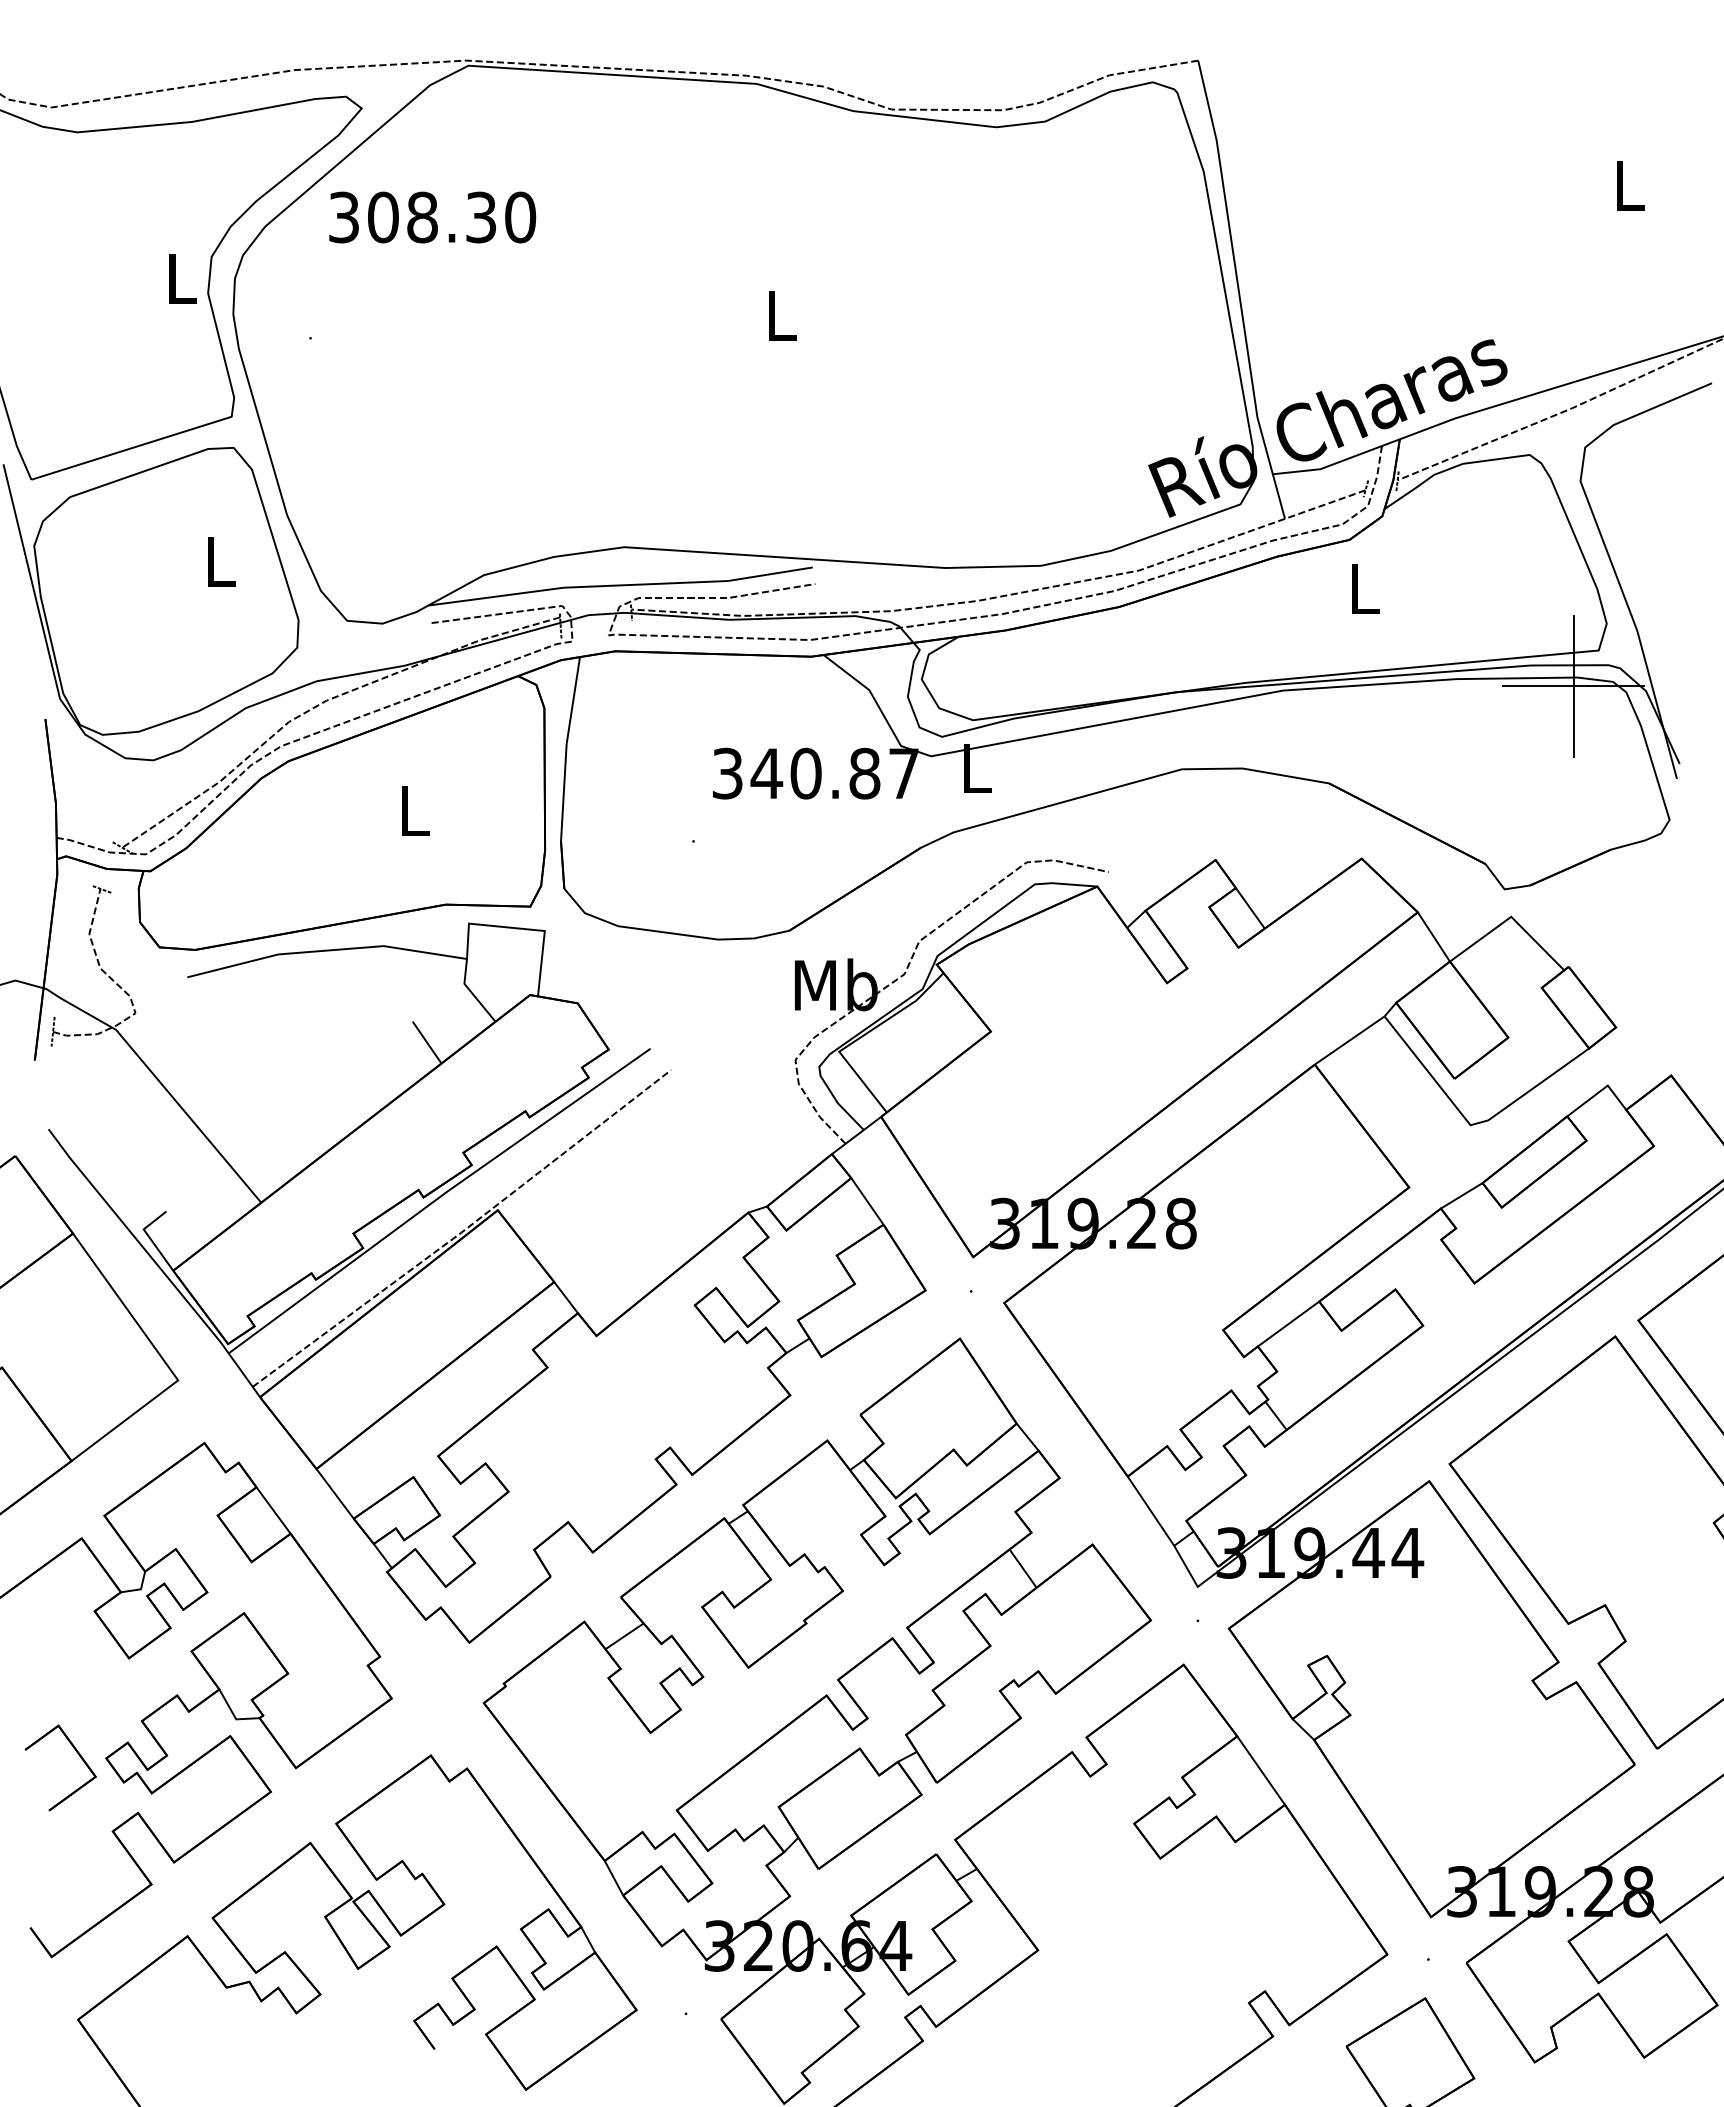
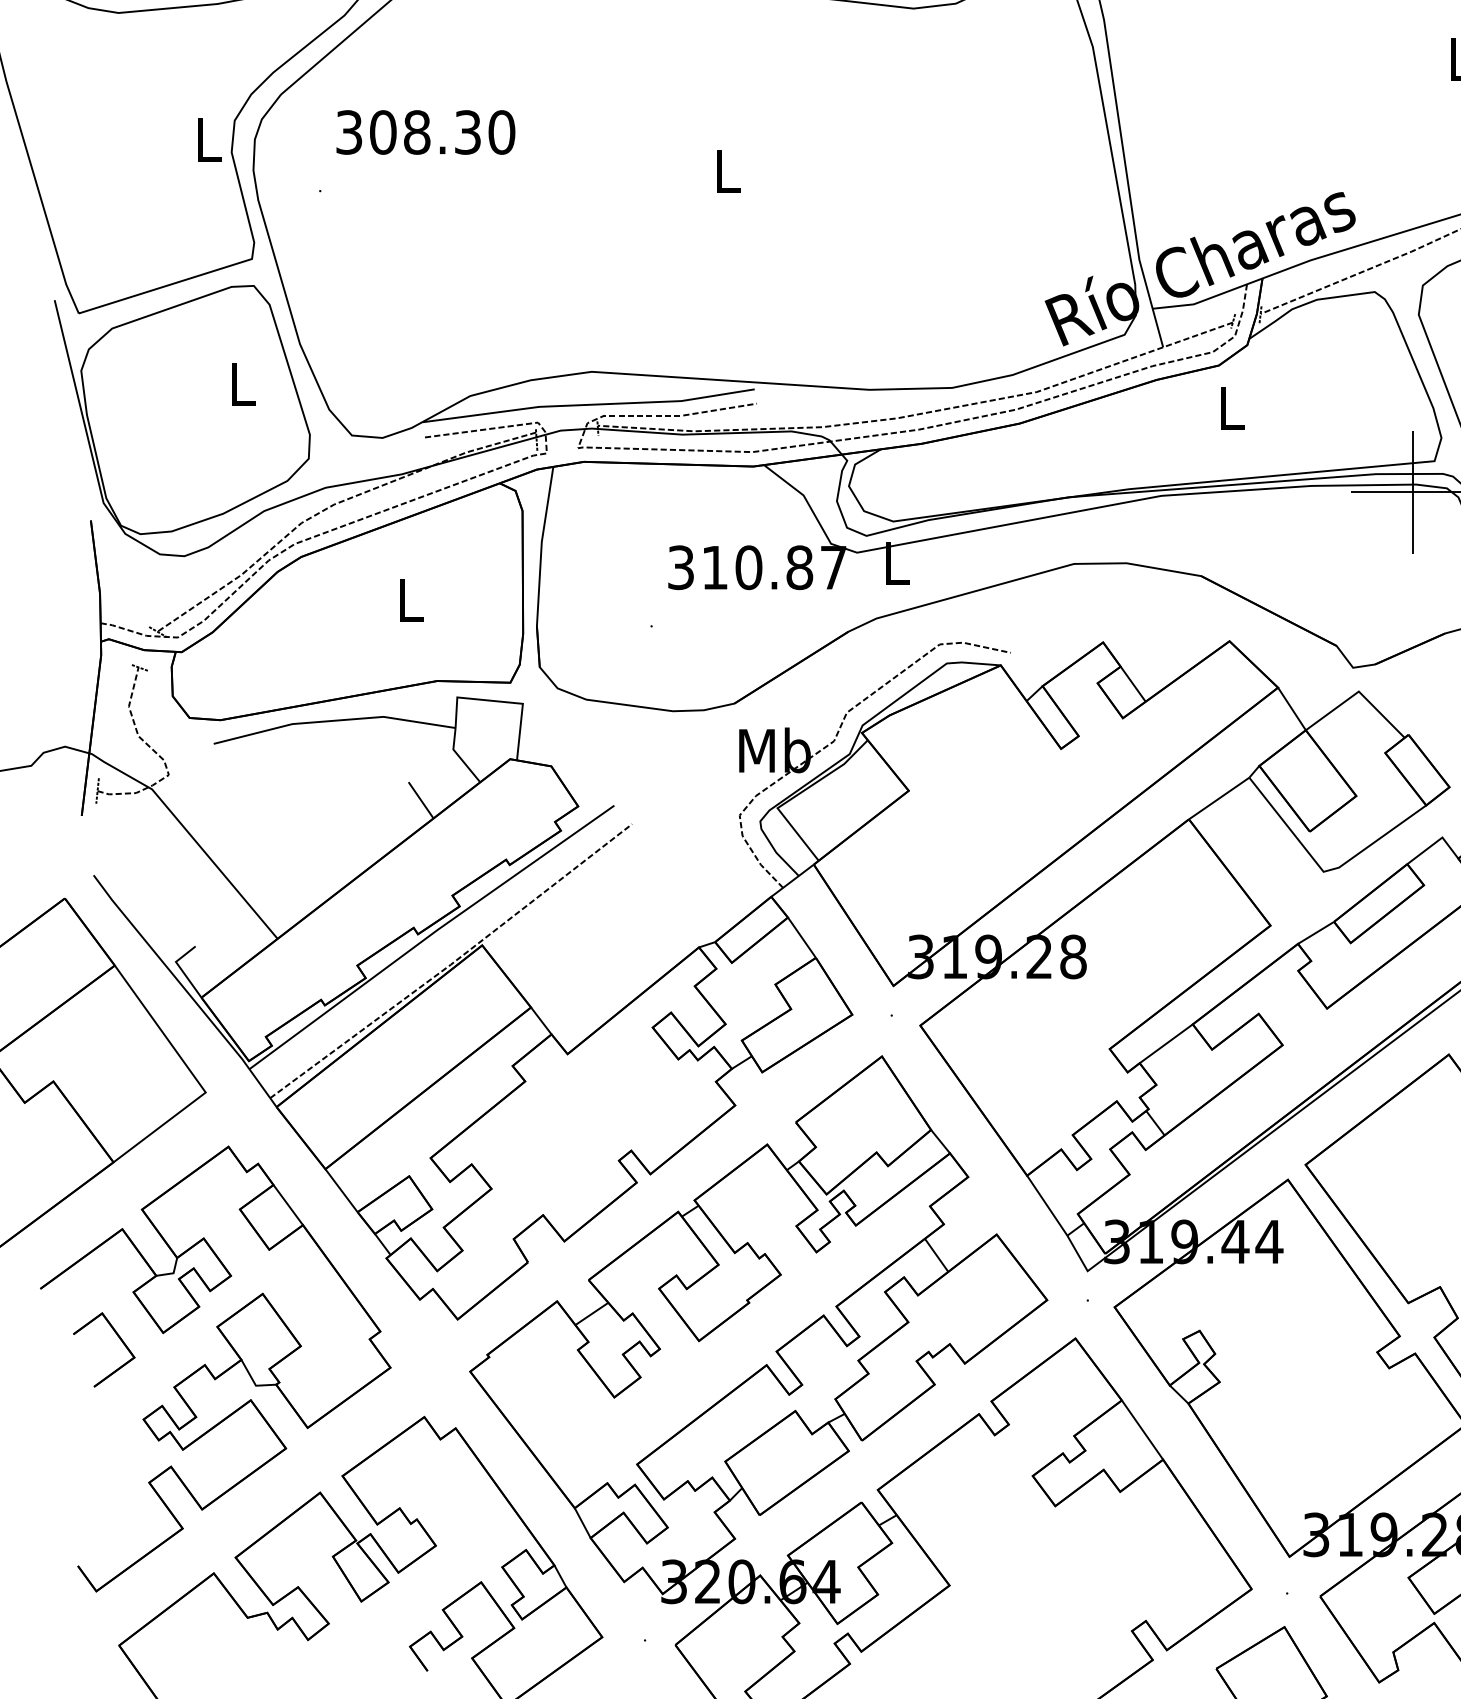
text: (432, 217) -> (425, 132), moved
text: (766, 773) -> (714, 567), 340.87 -> 310.87
part: (78, 1755) -> (119, 1339), moved

